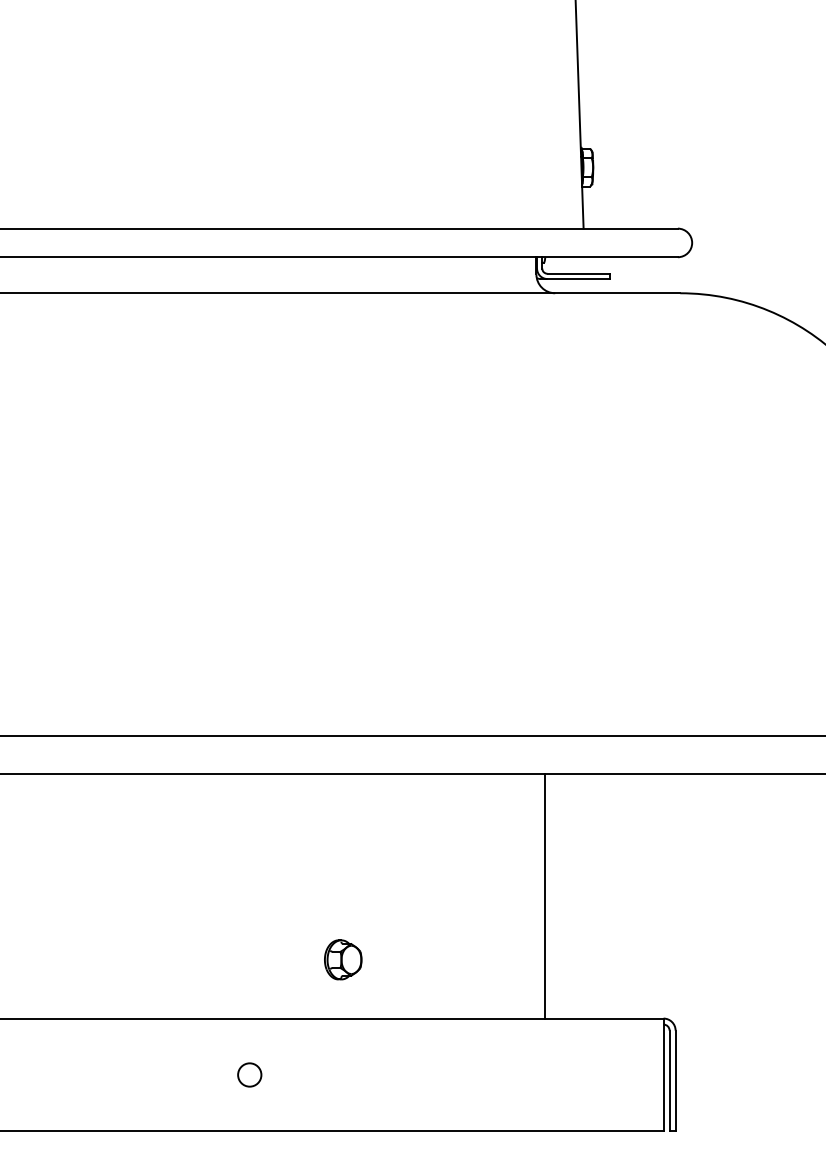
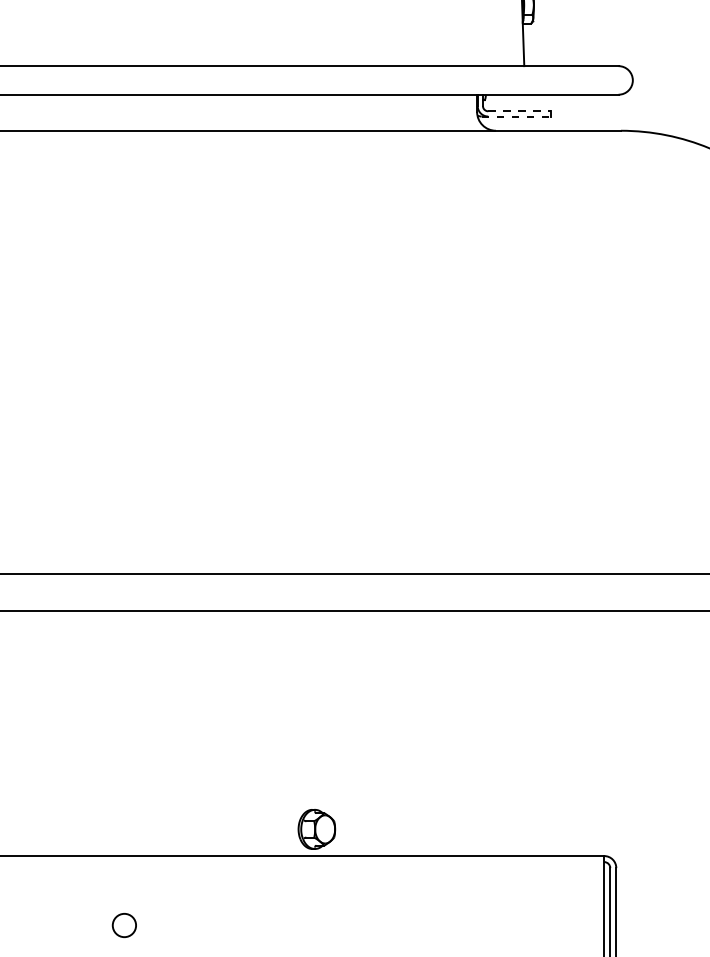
line: (579, 273) -> (520, 111), solid -> dashed
line: (575, 279) -> (516, 117), solid -> dashed
line: (544, 895) -> (485, 733), removed
part: (343, 959) -> (317, 829), moved
circle: (249, 1074) -> (124, 925), moved

